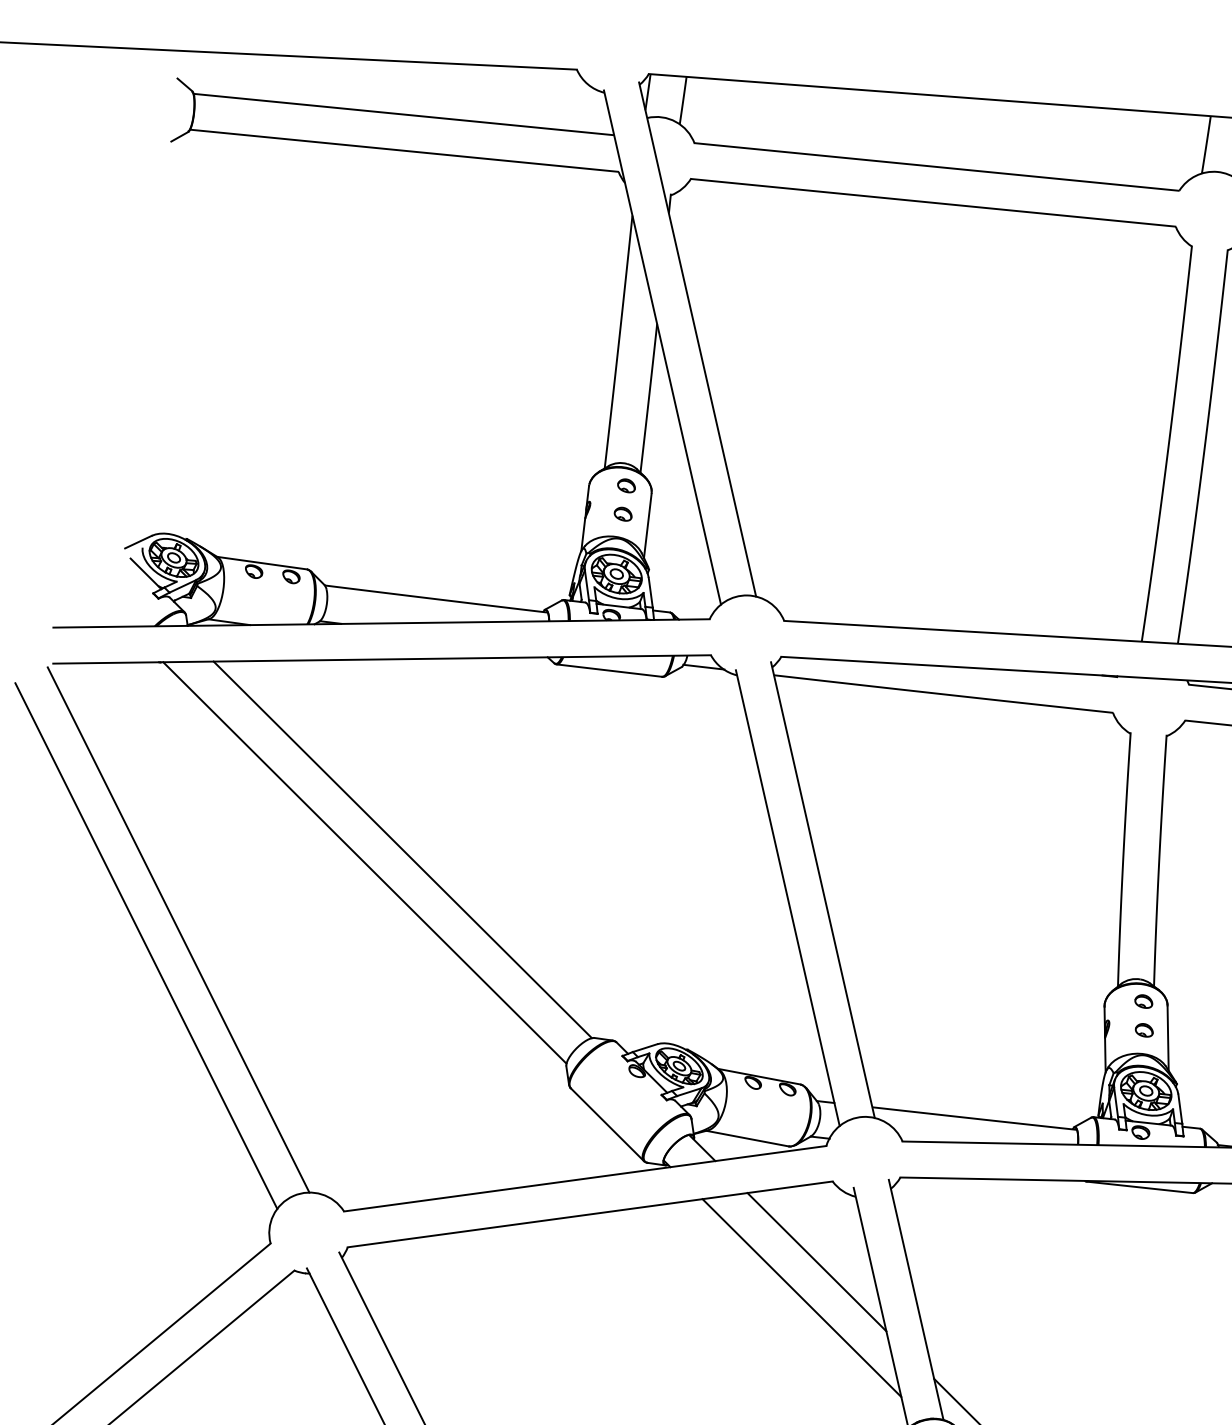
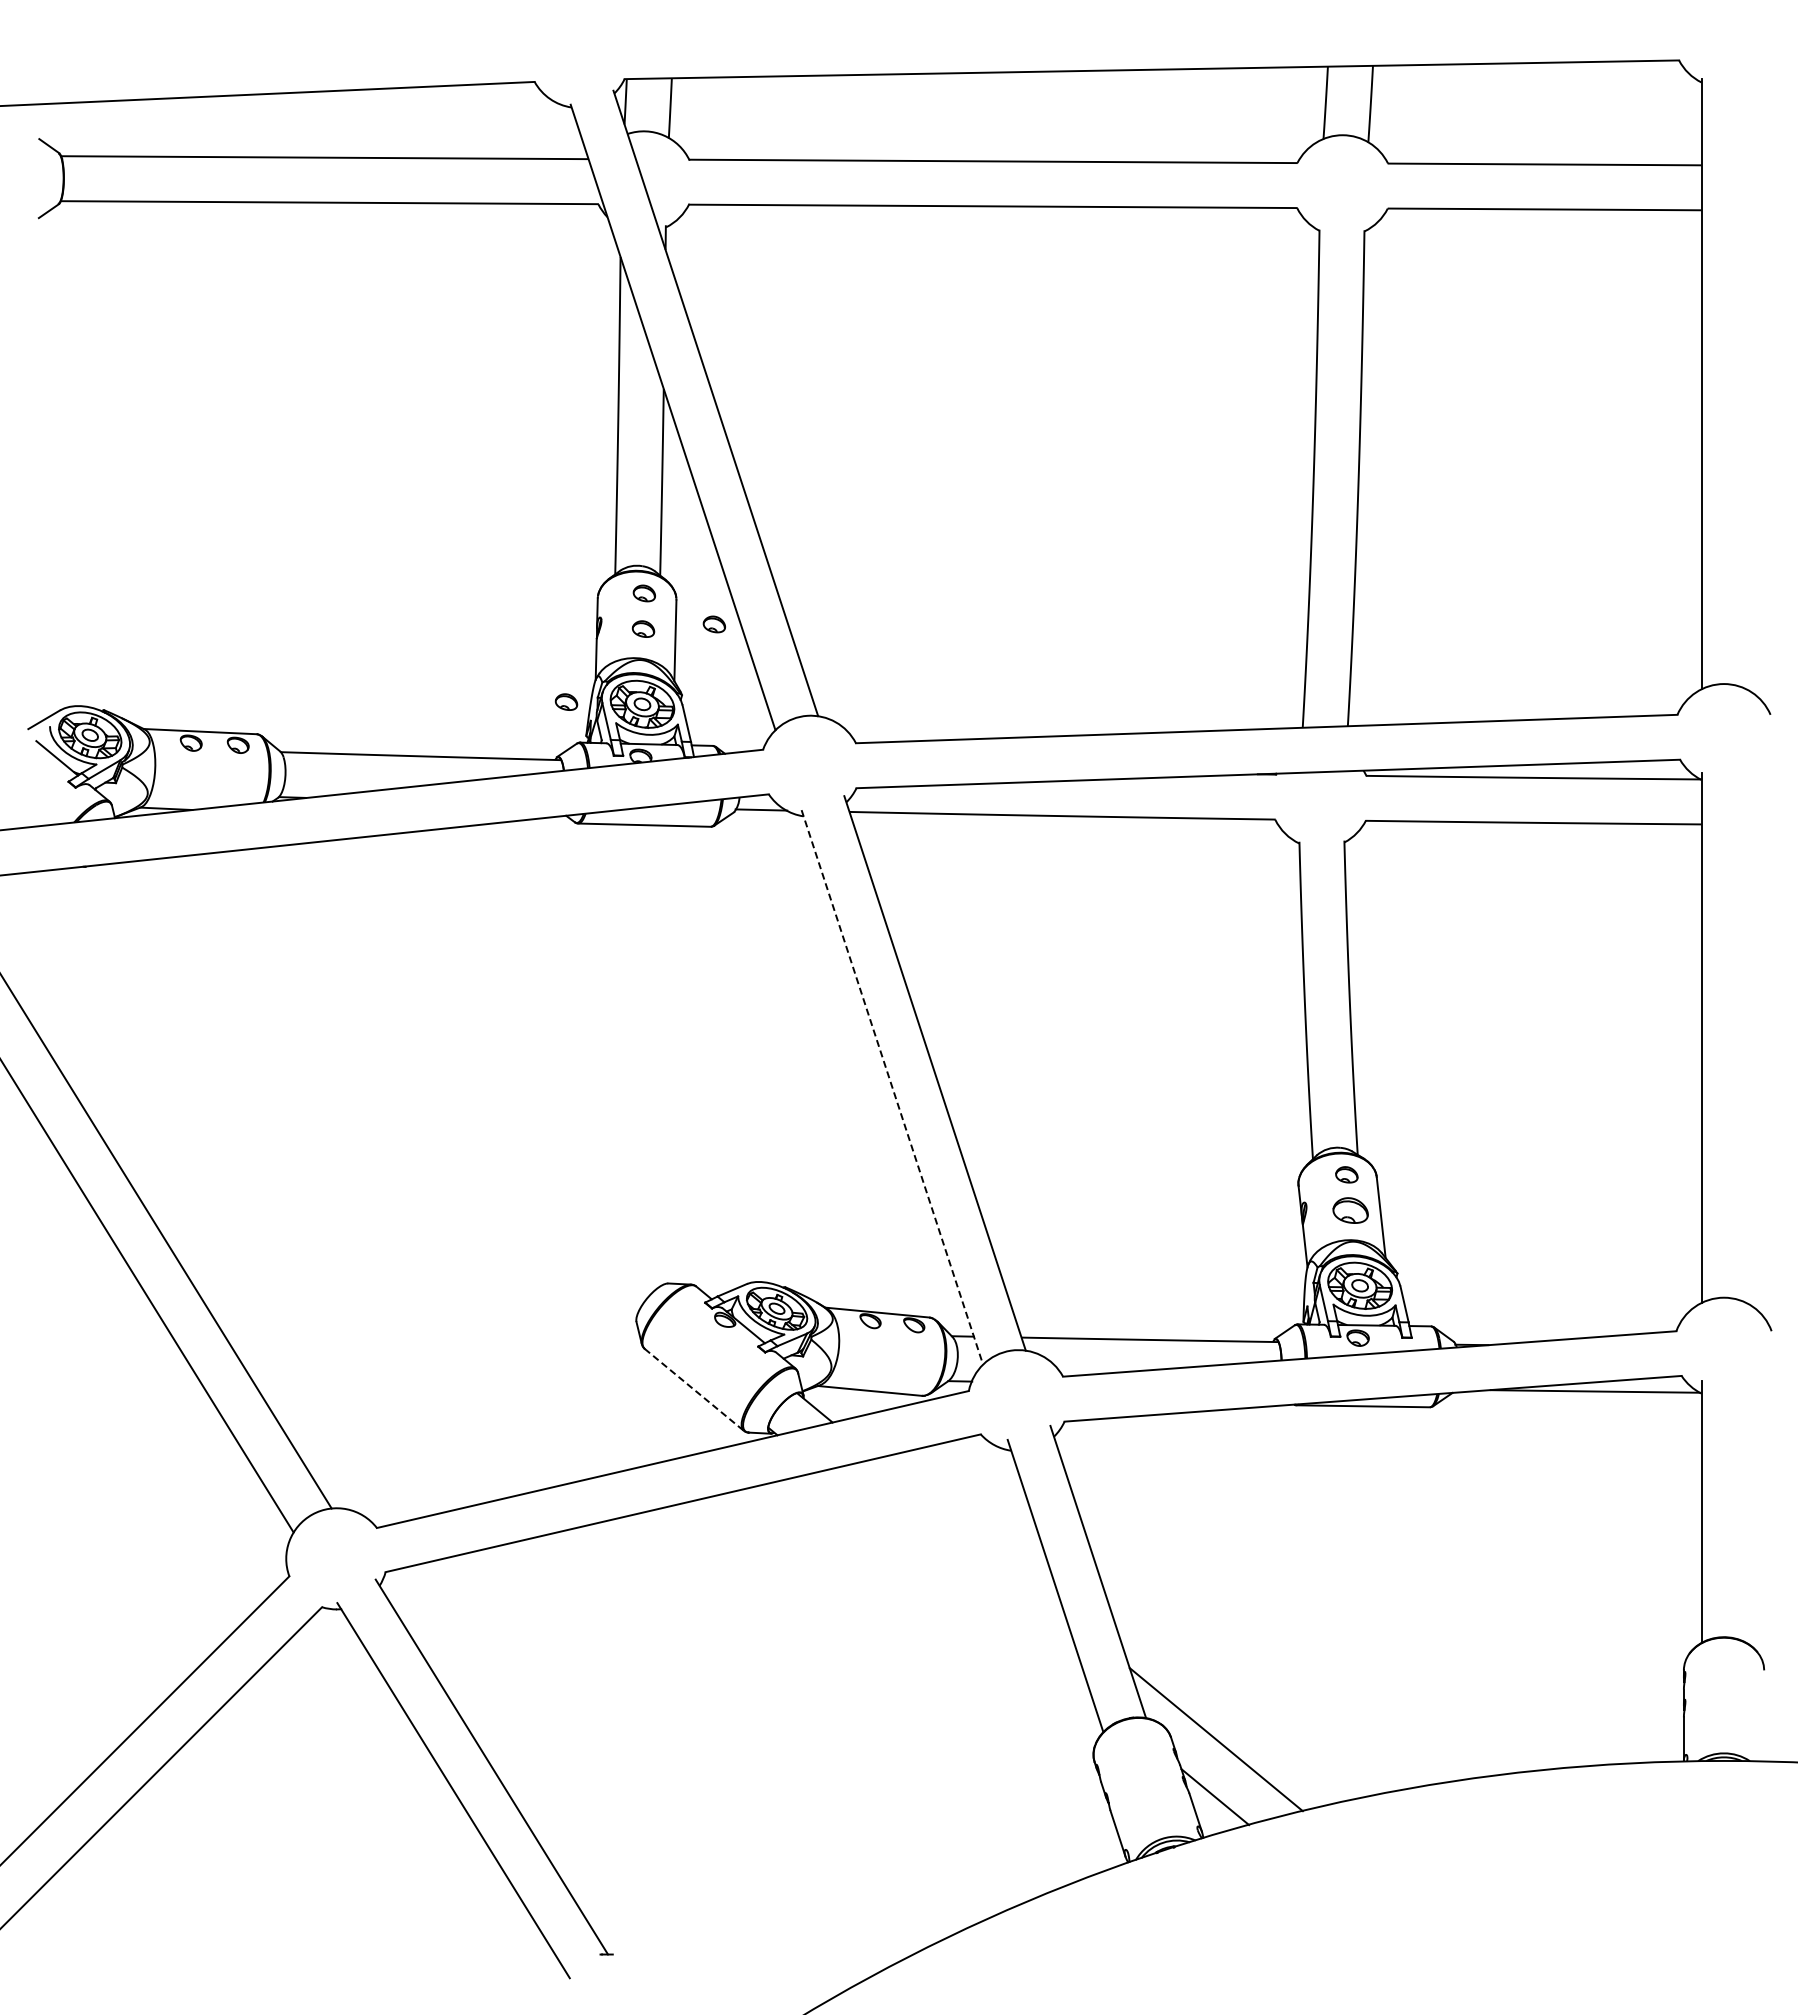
part: (679, 515) -> (713, 624), added
part: (556, 566) -> (566, 701), added
line: (403, 849) -> (408, 1071), removed
line: (364, 863) -> (362, 1092), removed
line: (787, 898) -> (892, 1087), solid -> dashed
part: (1144, 1030) -> (1350, 1210), size x1.6
line: (607, 1125) -> (694, 1390), solid -> dashed
line: (816, 1262) -> (970, 1536), removed
line: (802, 1297) -> (956, 1582), removed

